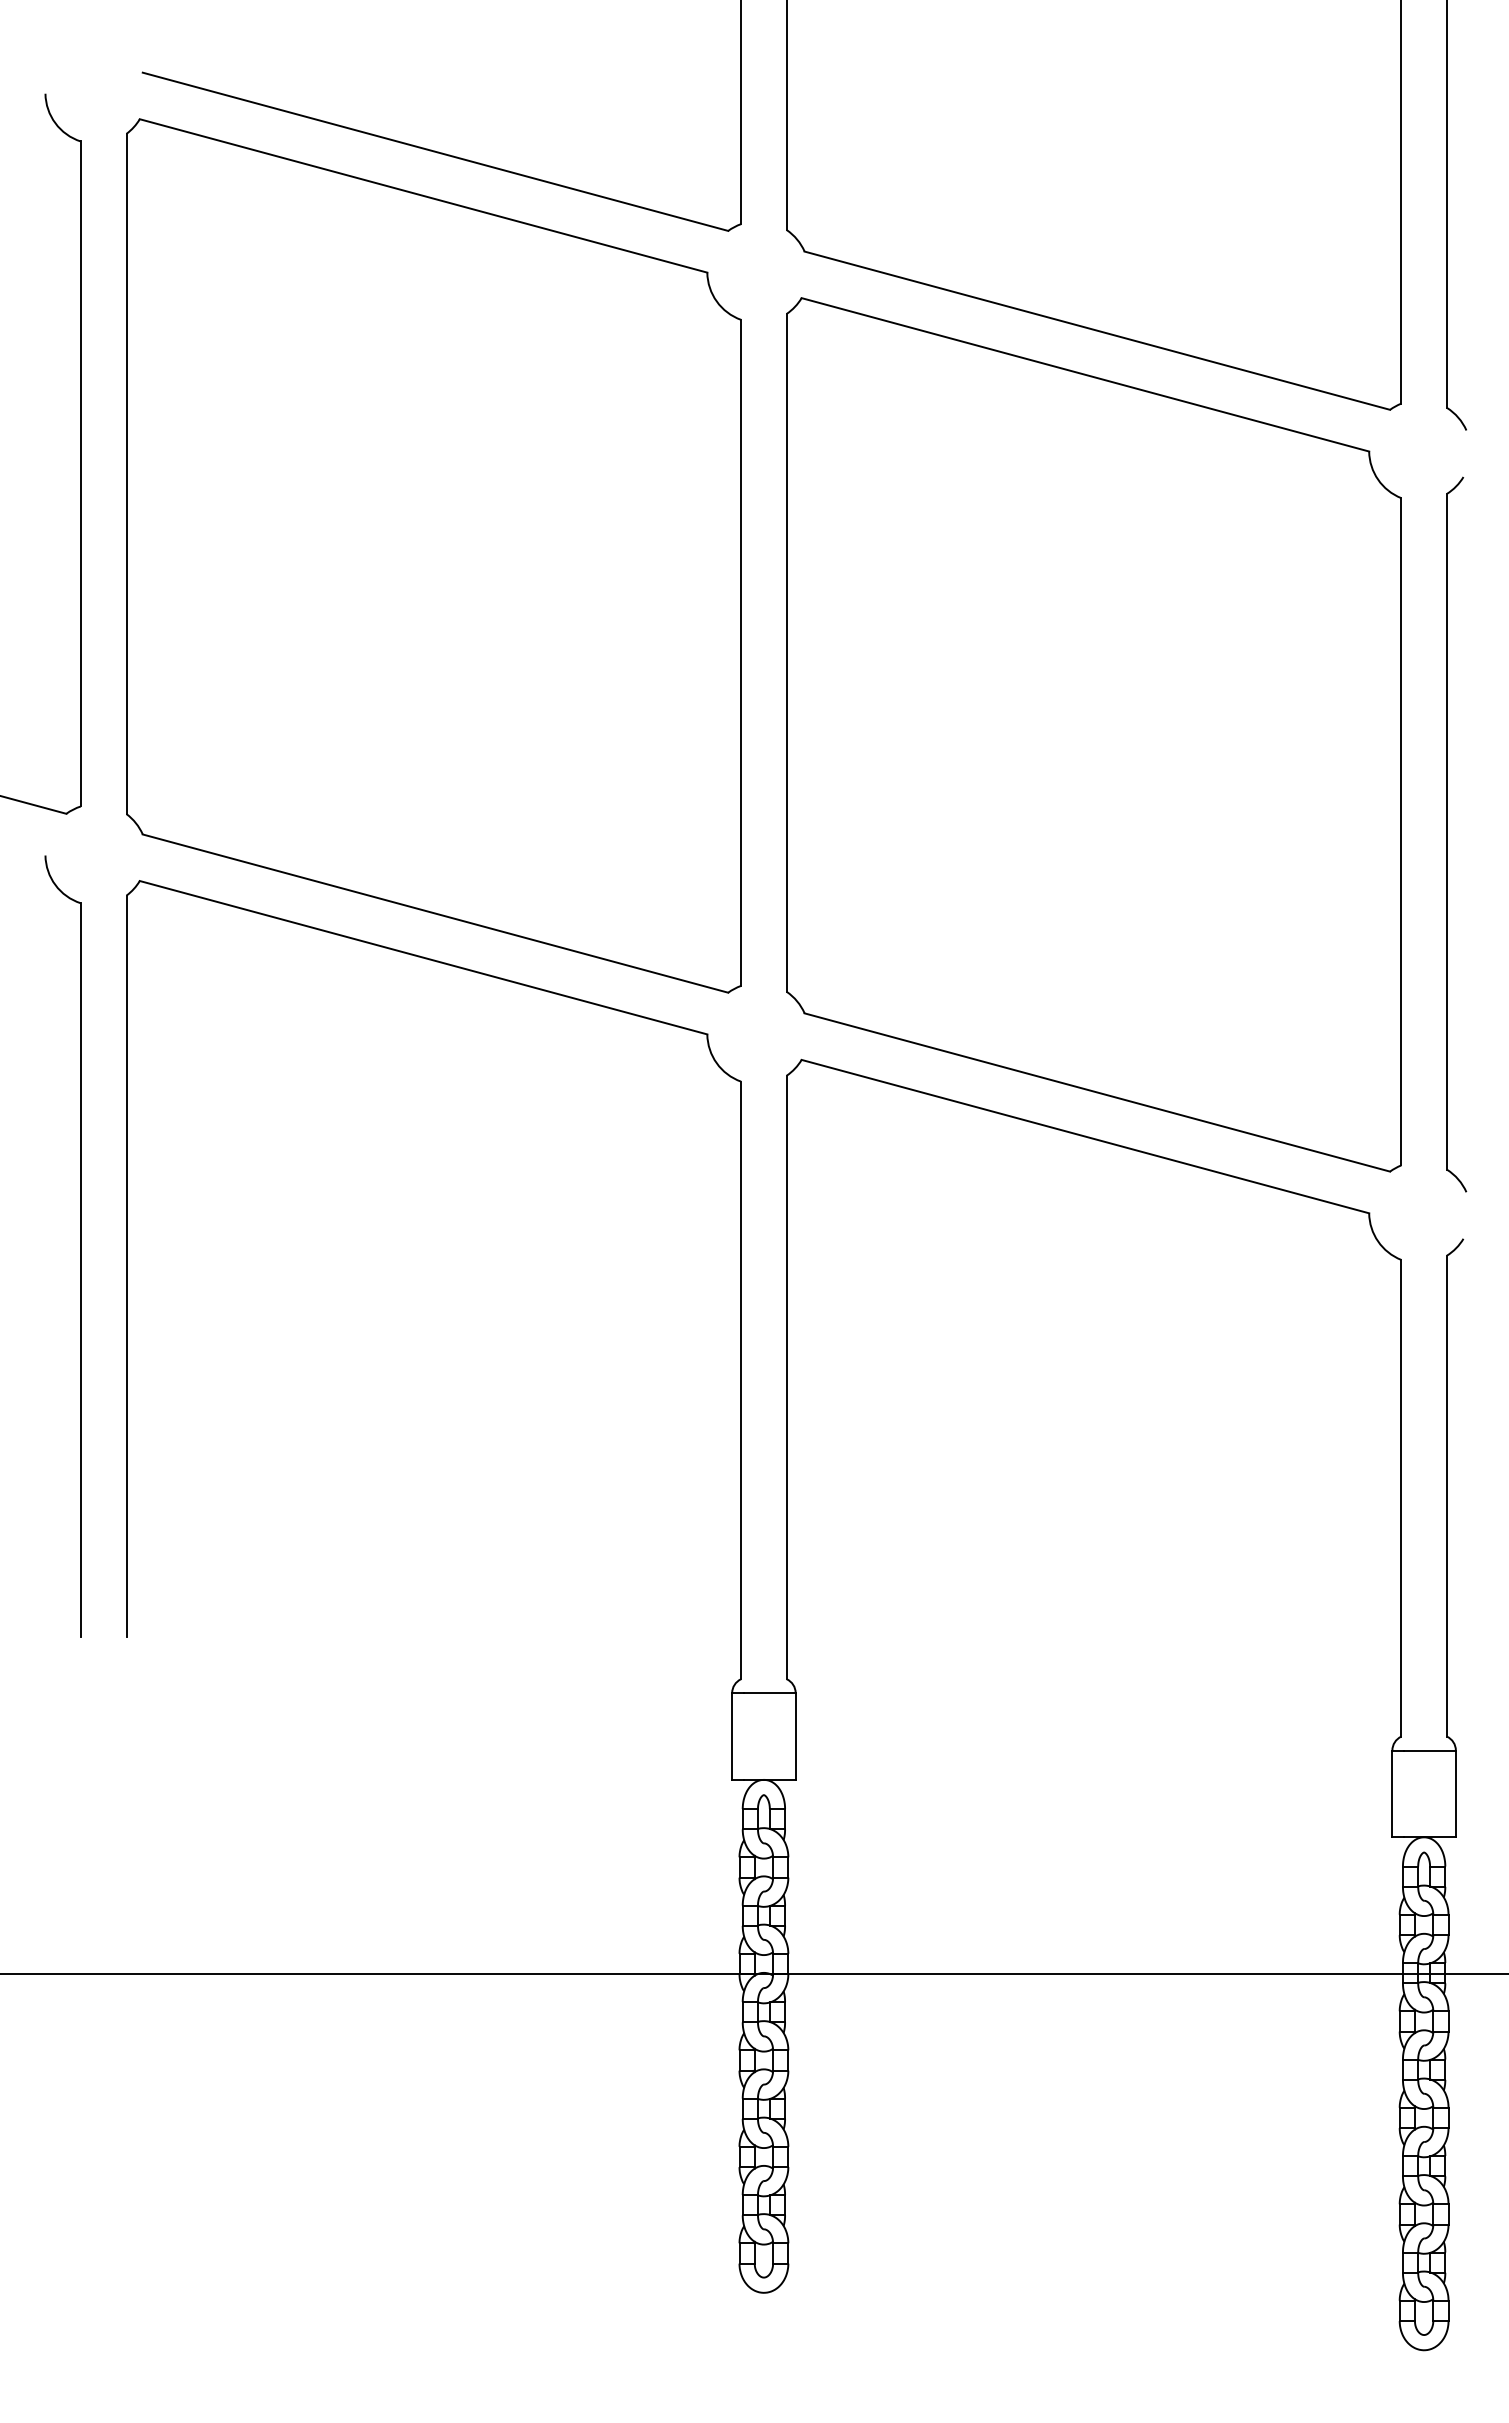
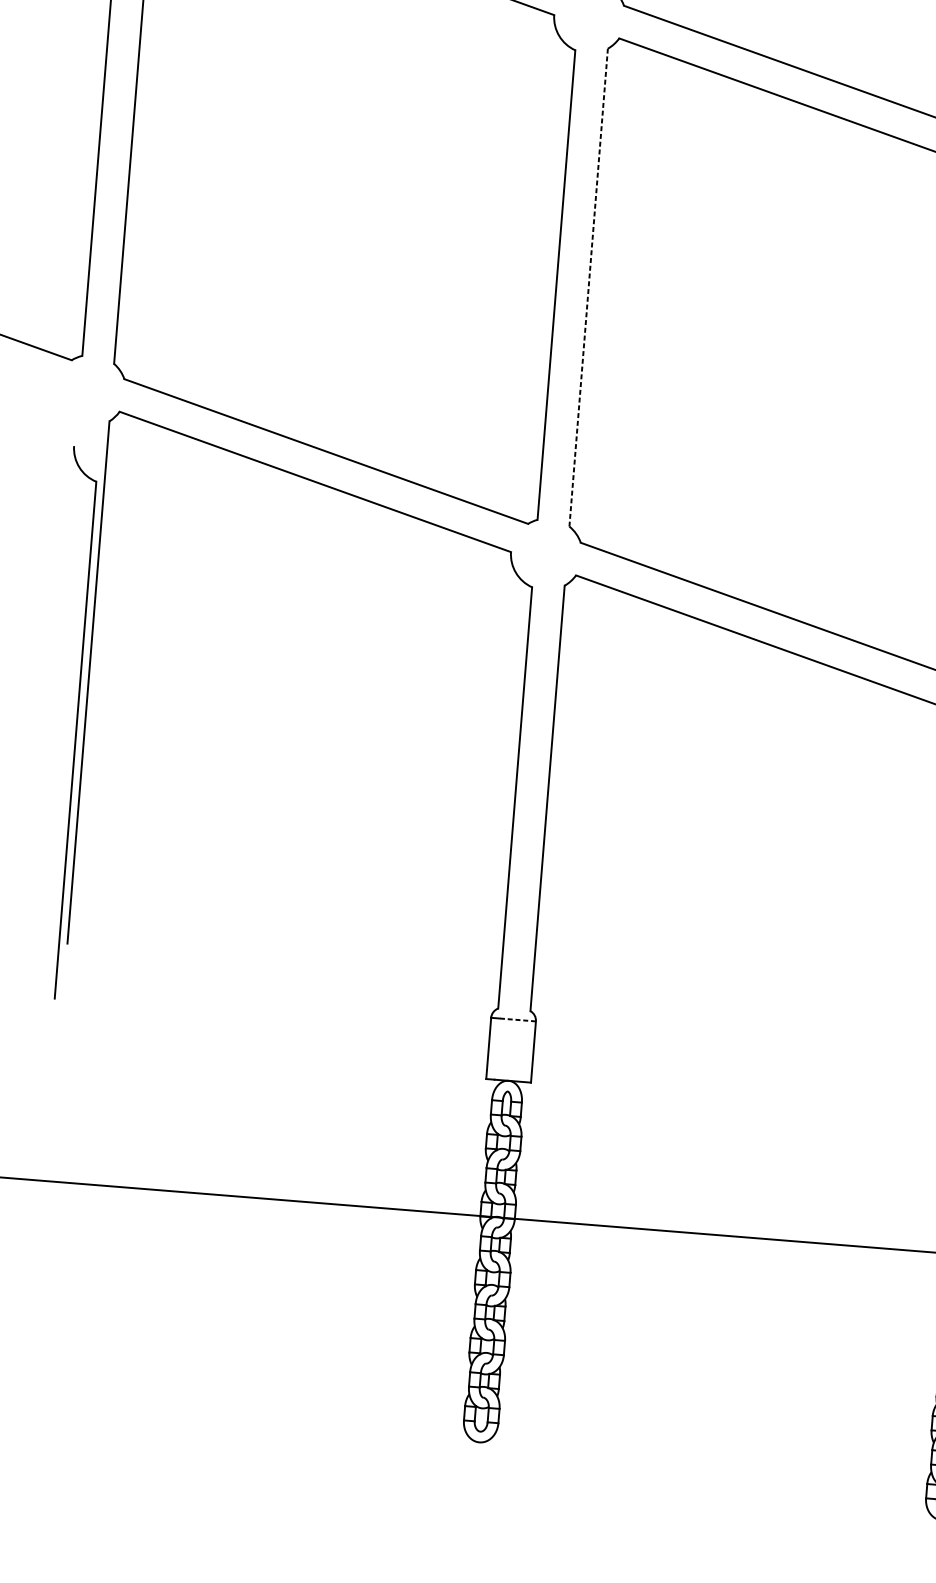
line: (786, 652) -> (588, 287), solid -> dashed
part: (80, 1246) -> (76, 723), moved
line: (769, 1693) -> (517, 1020), solid -> dashed

